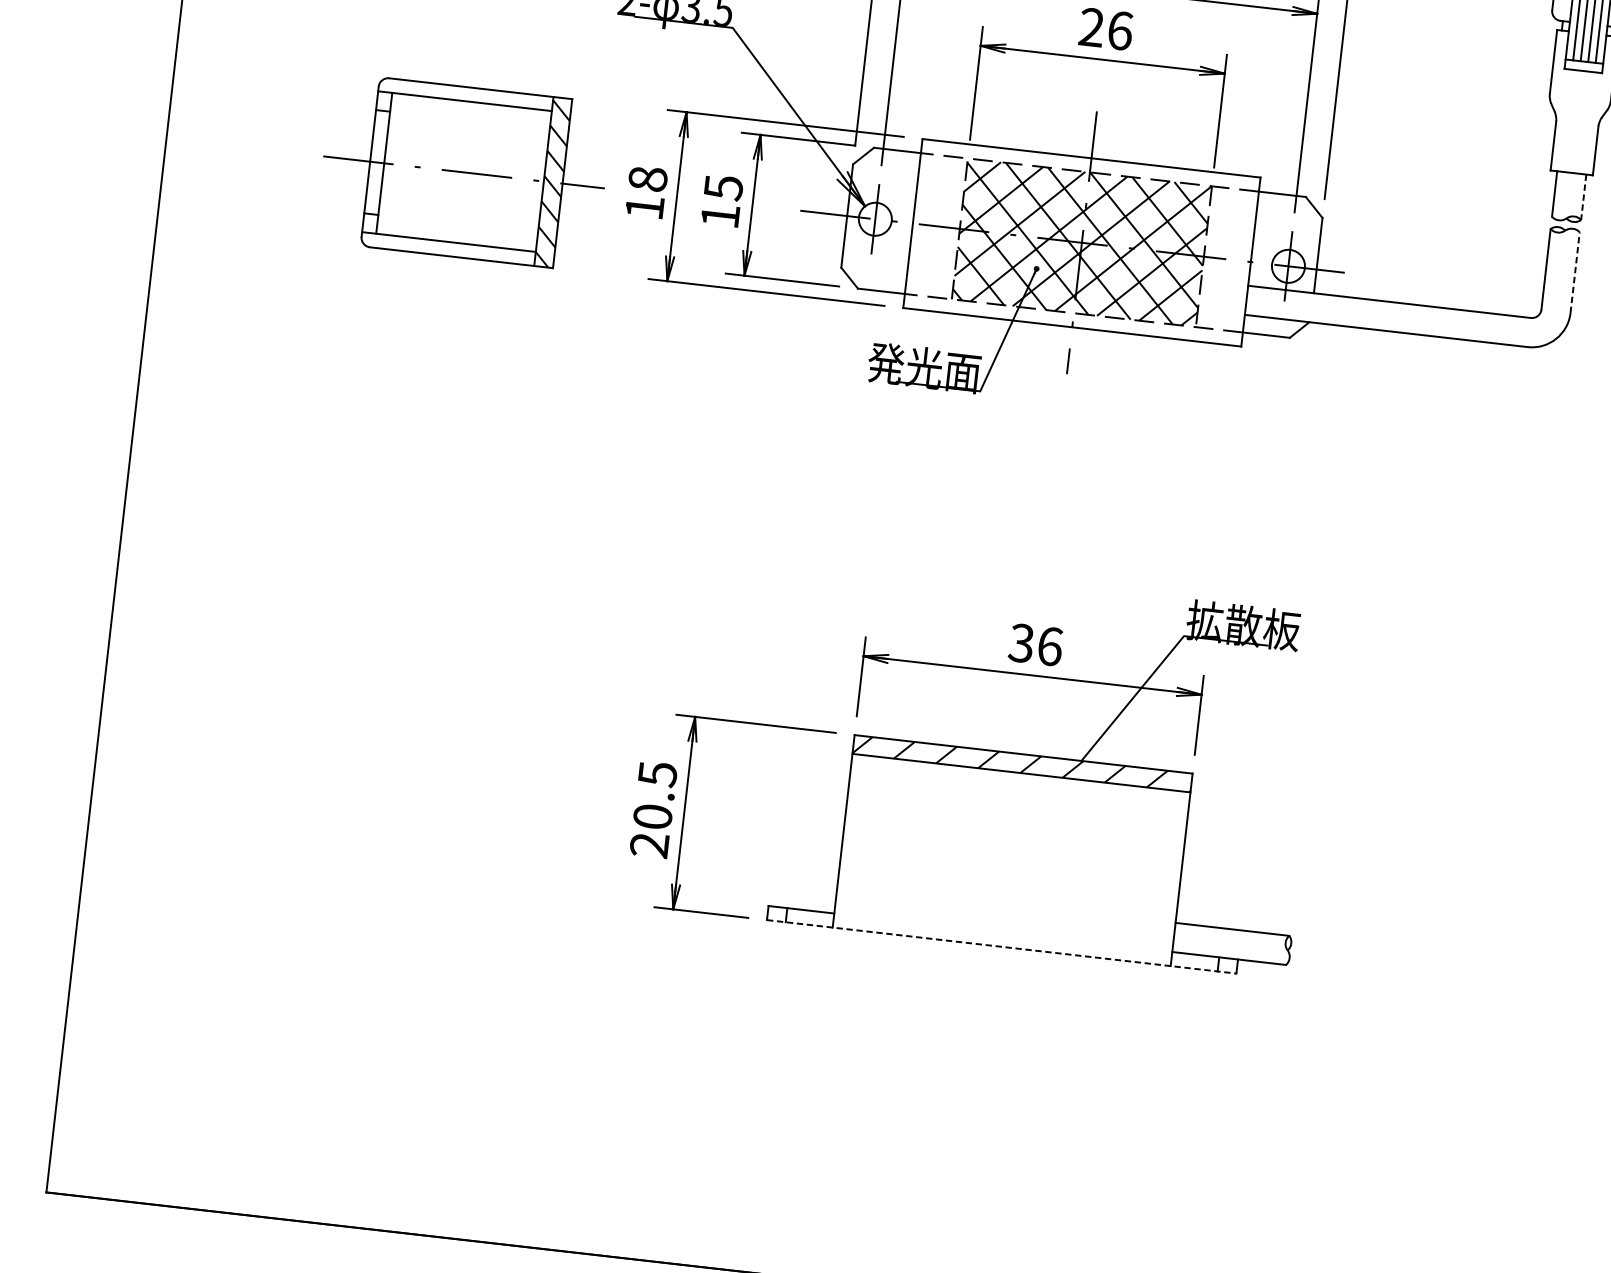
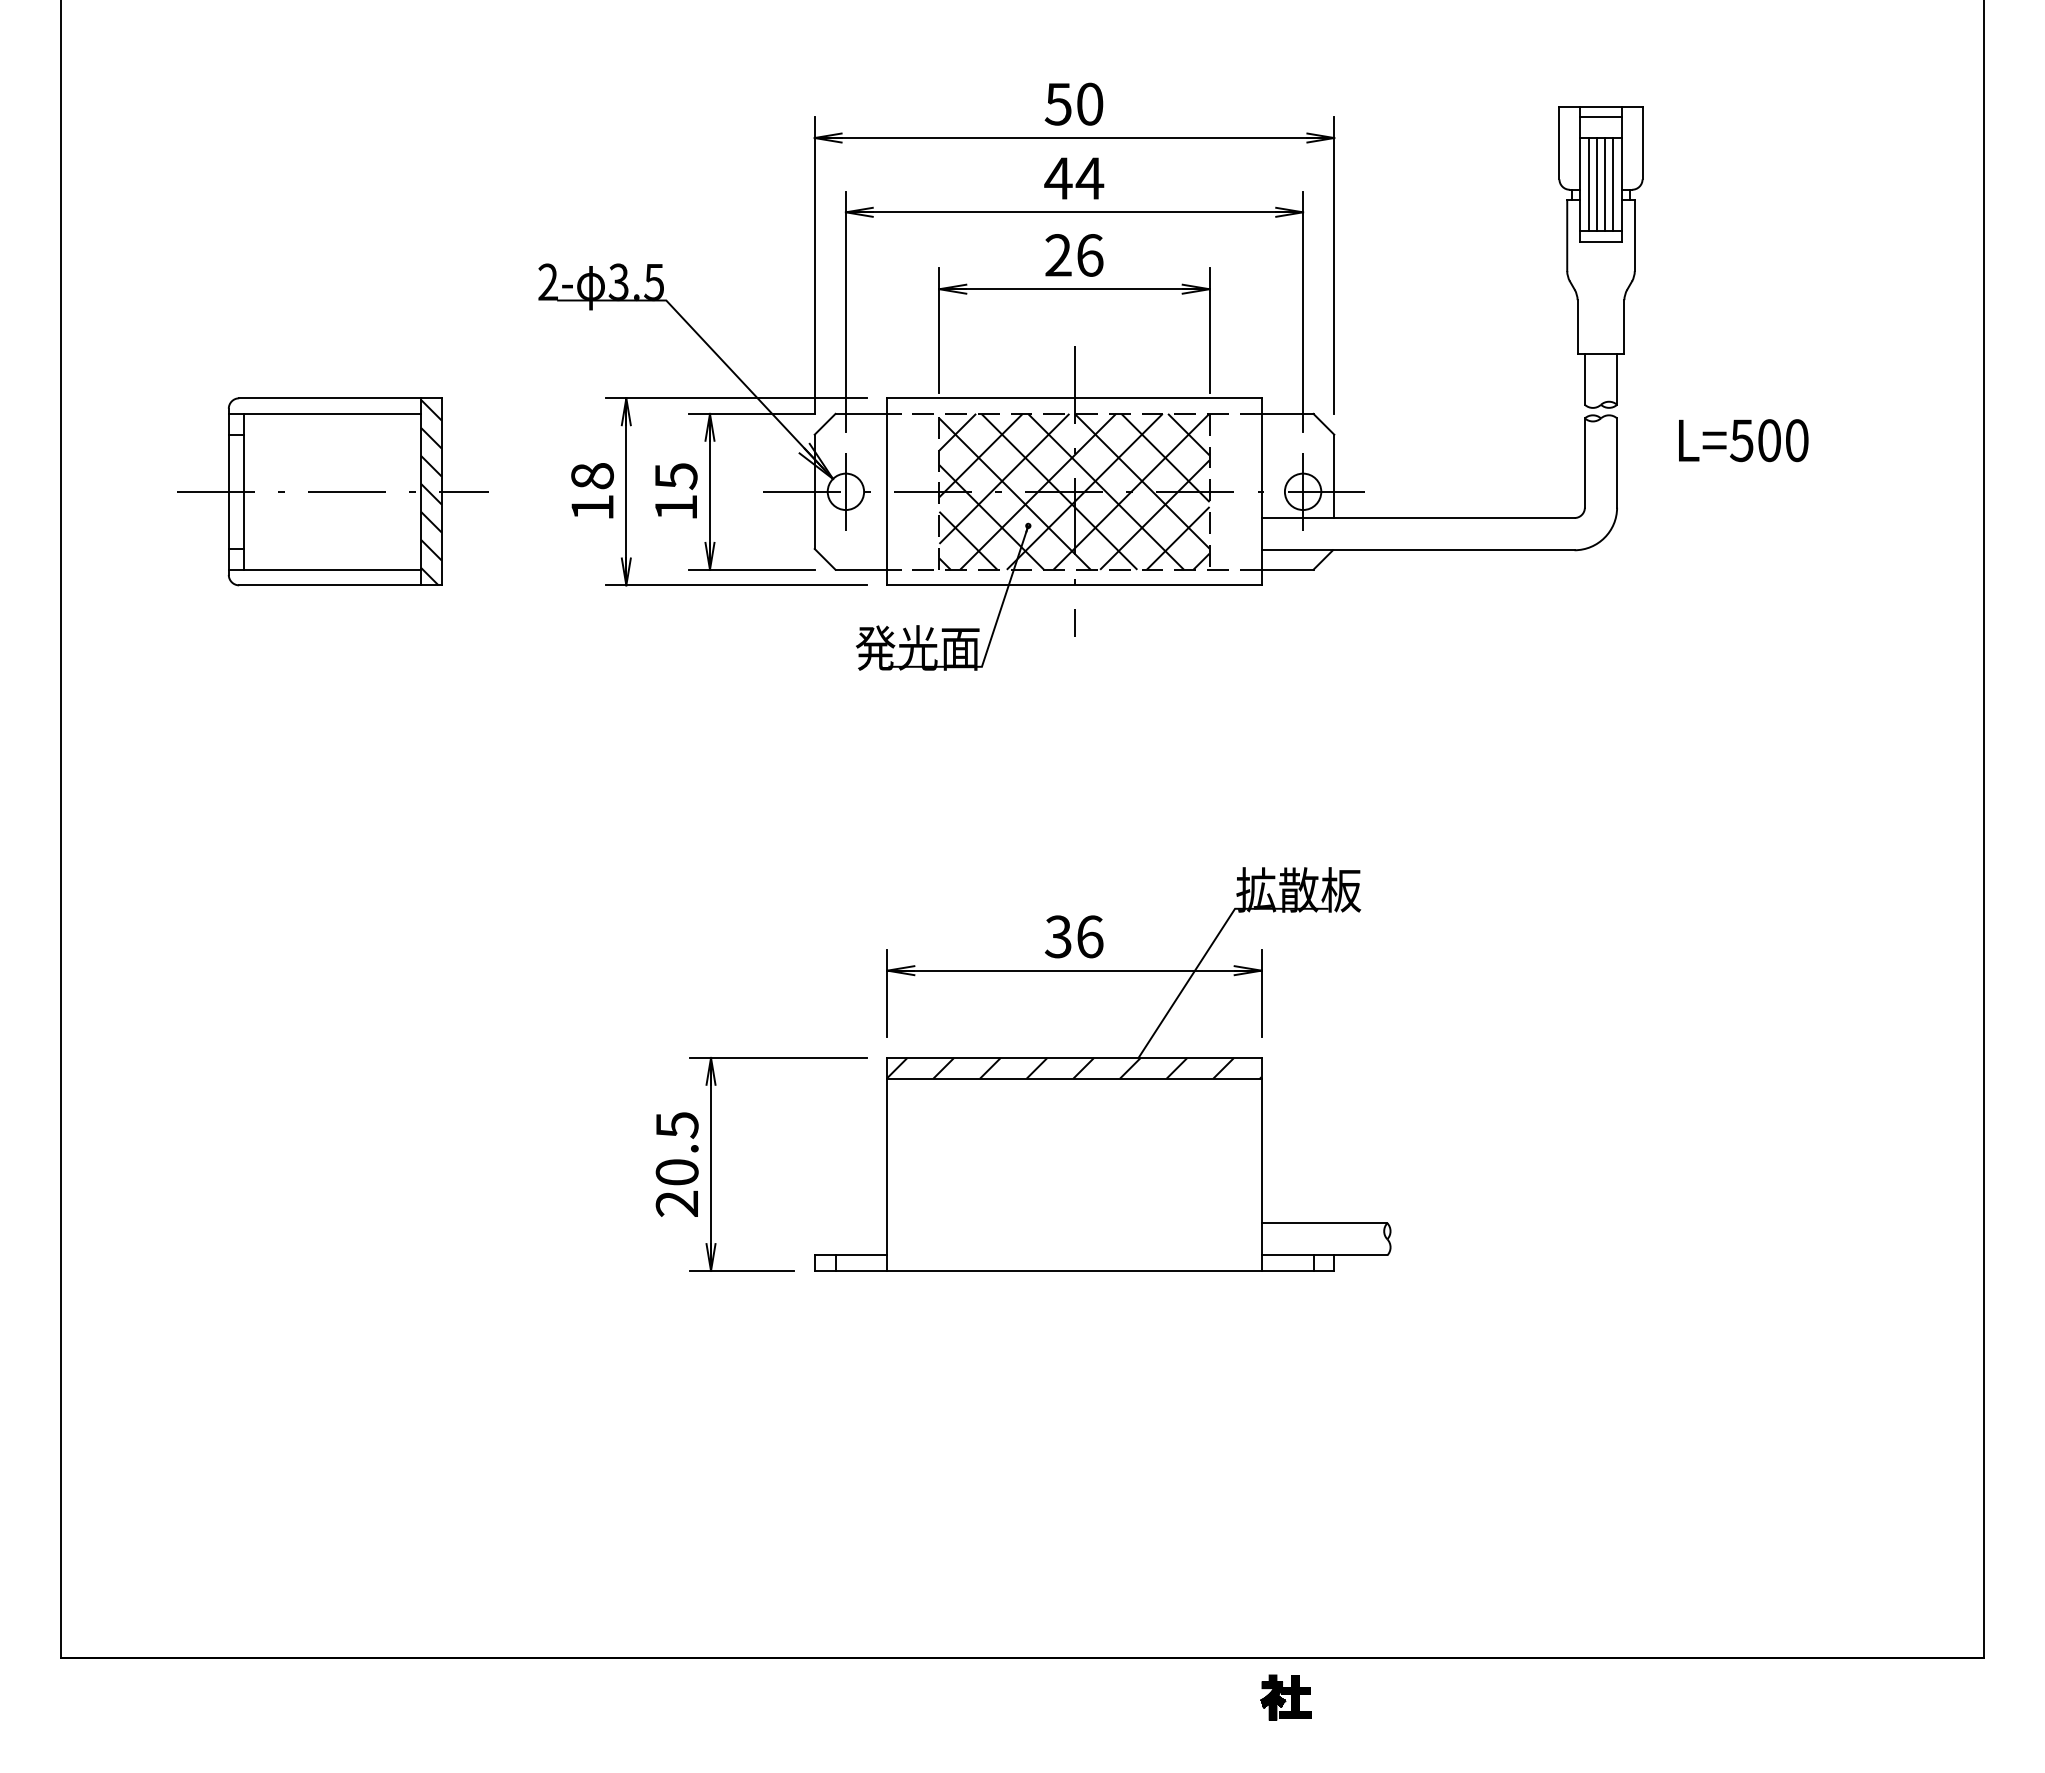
part: (463, 172) -> (332, 491), moved
line: (1583, 198) -> (1617, 380), dashed -> solid
line: (1575, 273) -> (1617, 463), dashed -> solid
line: (1001, 947) -> (1074, 1271), dashed -> solid

